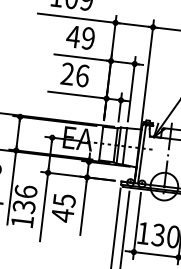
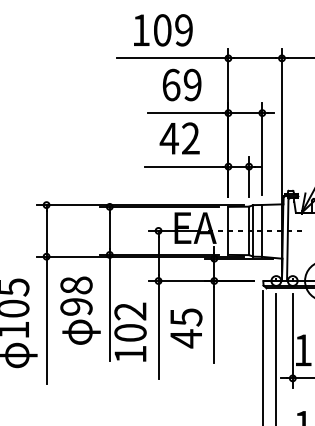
text: (72, 36) -> (170, 84), 49 -> 69
text: (74, 74) -> (179, 138), 26 -> 42
text: (25, 199) -> (130, 322), 136 -> 102

